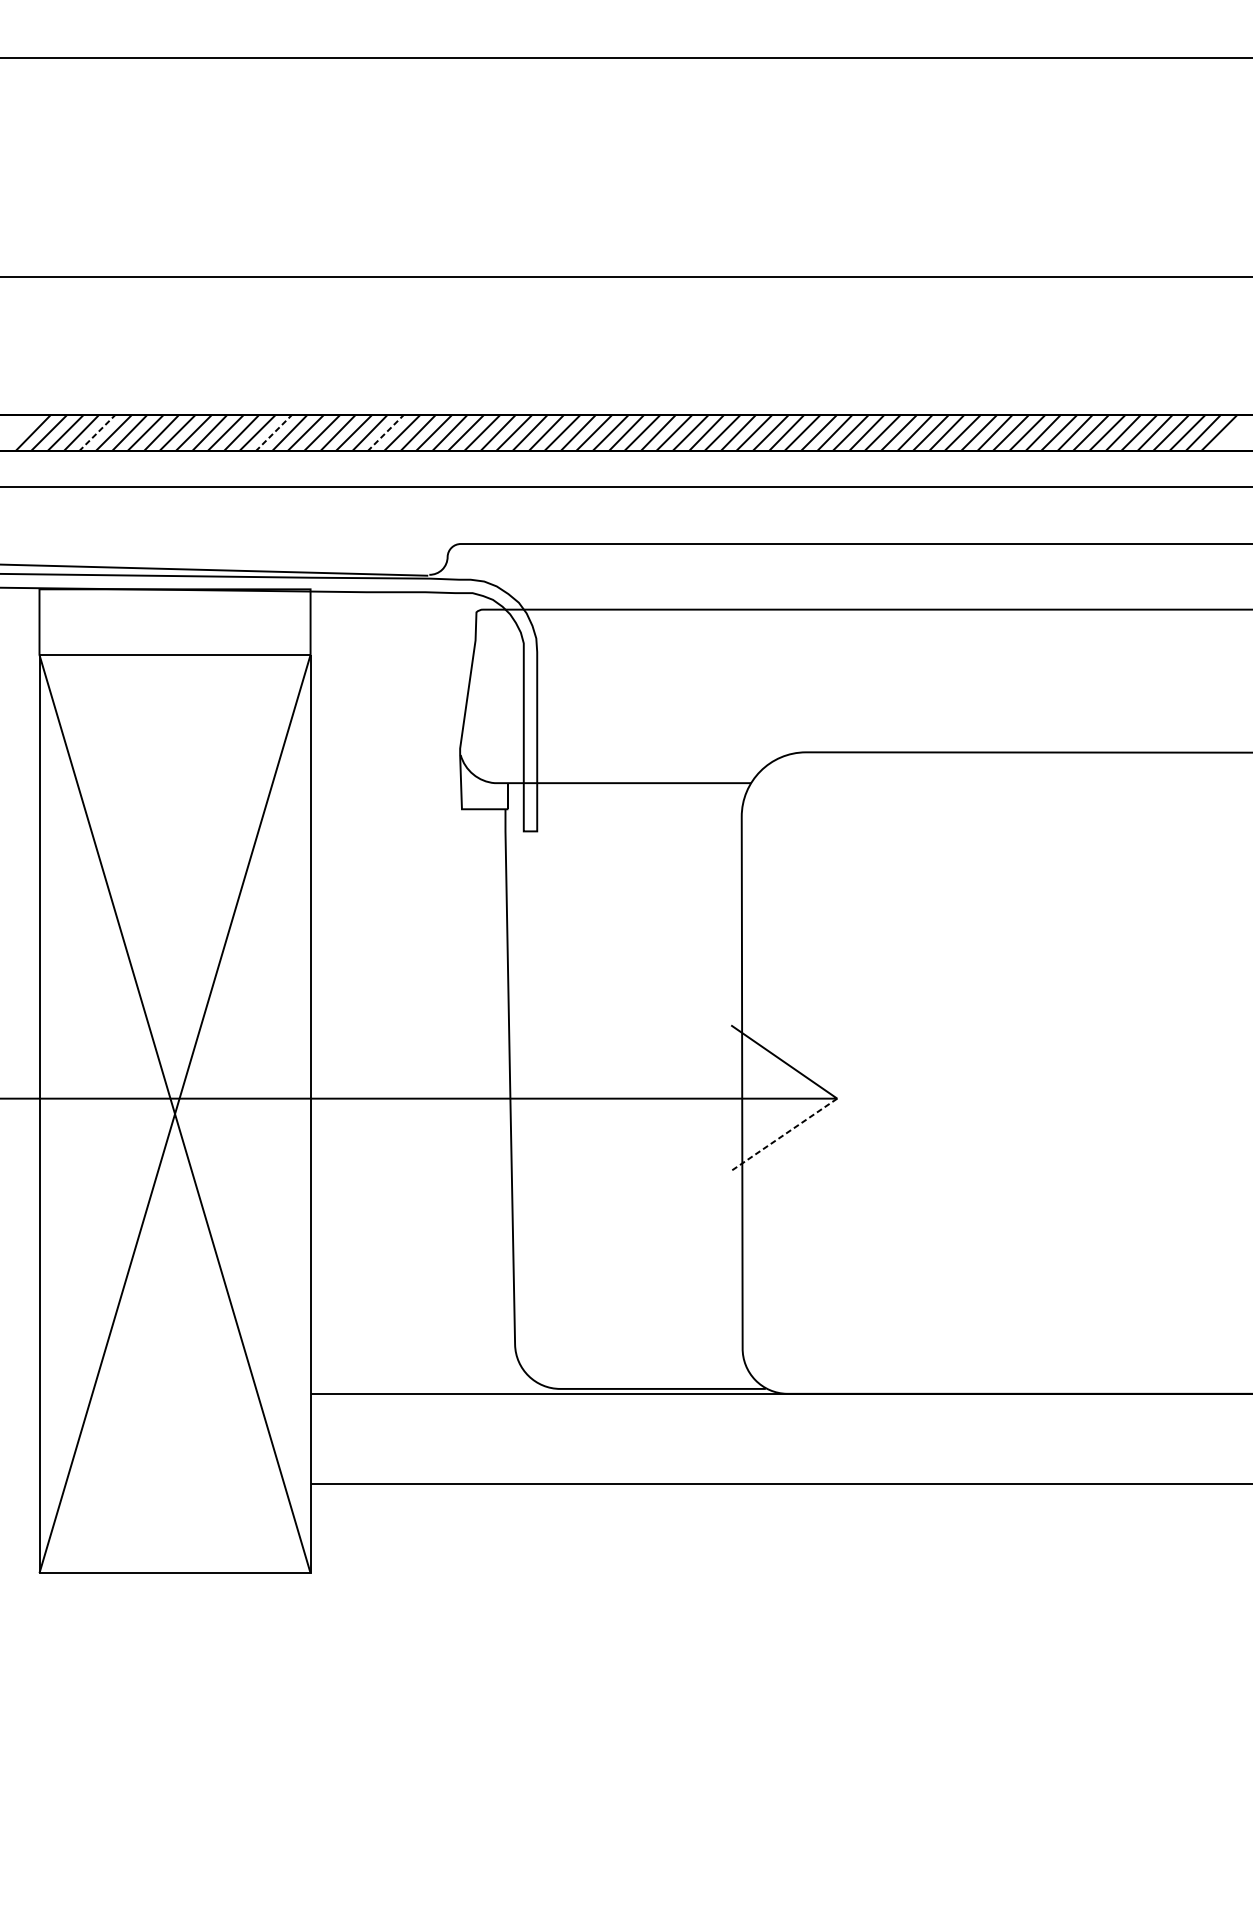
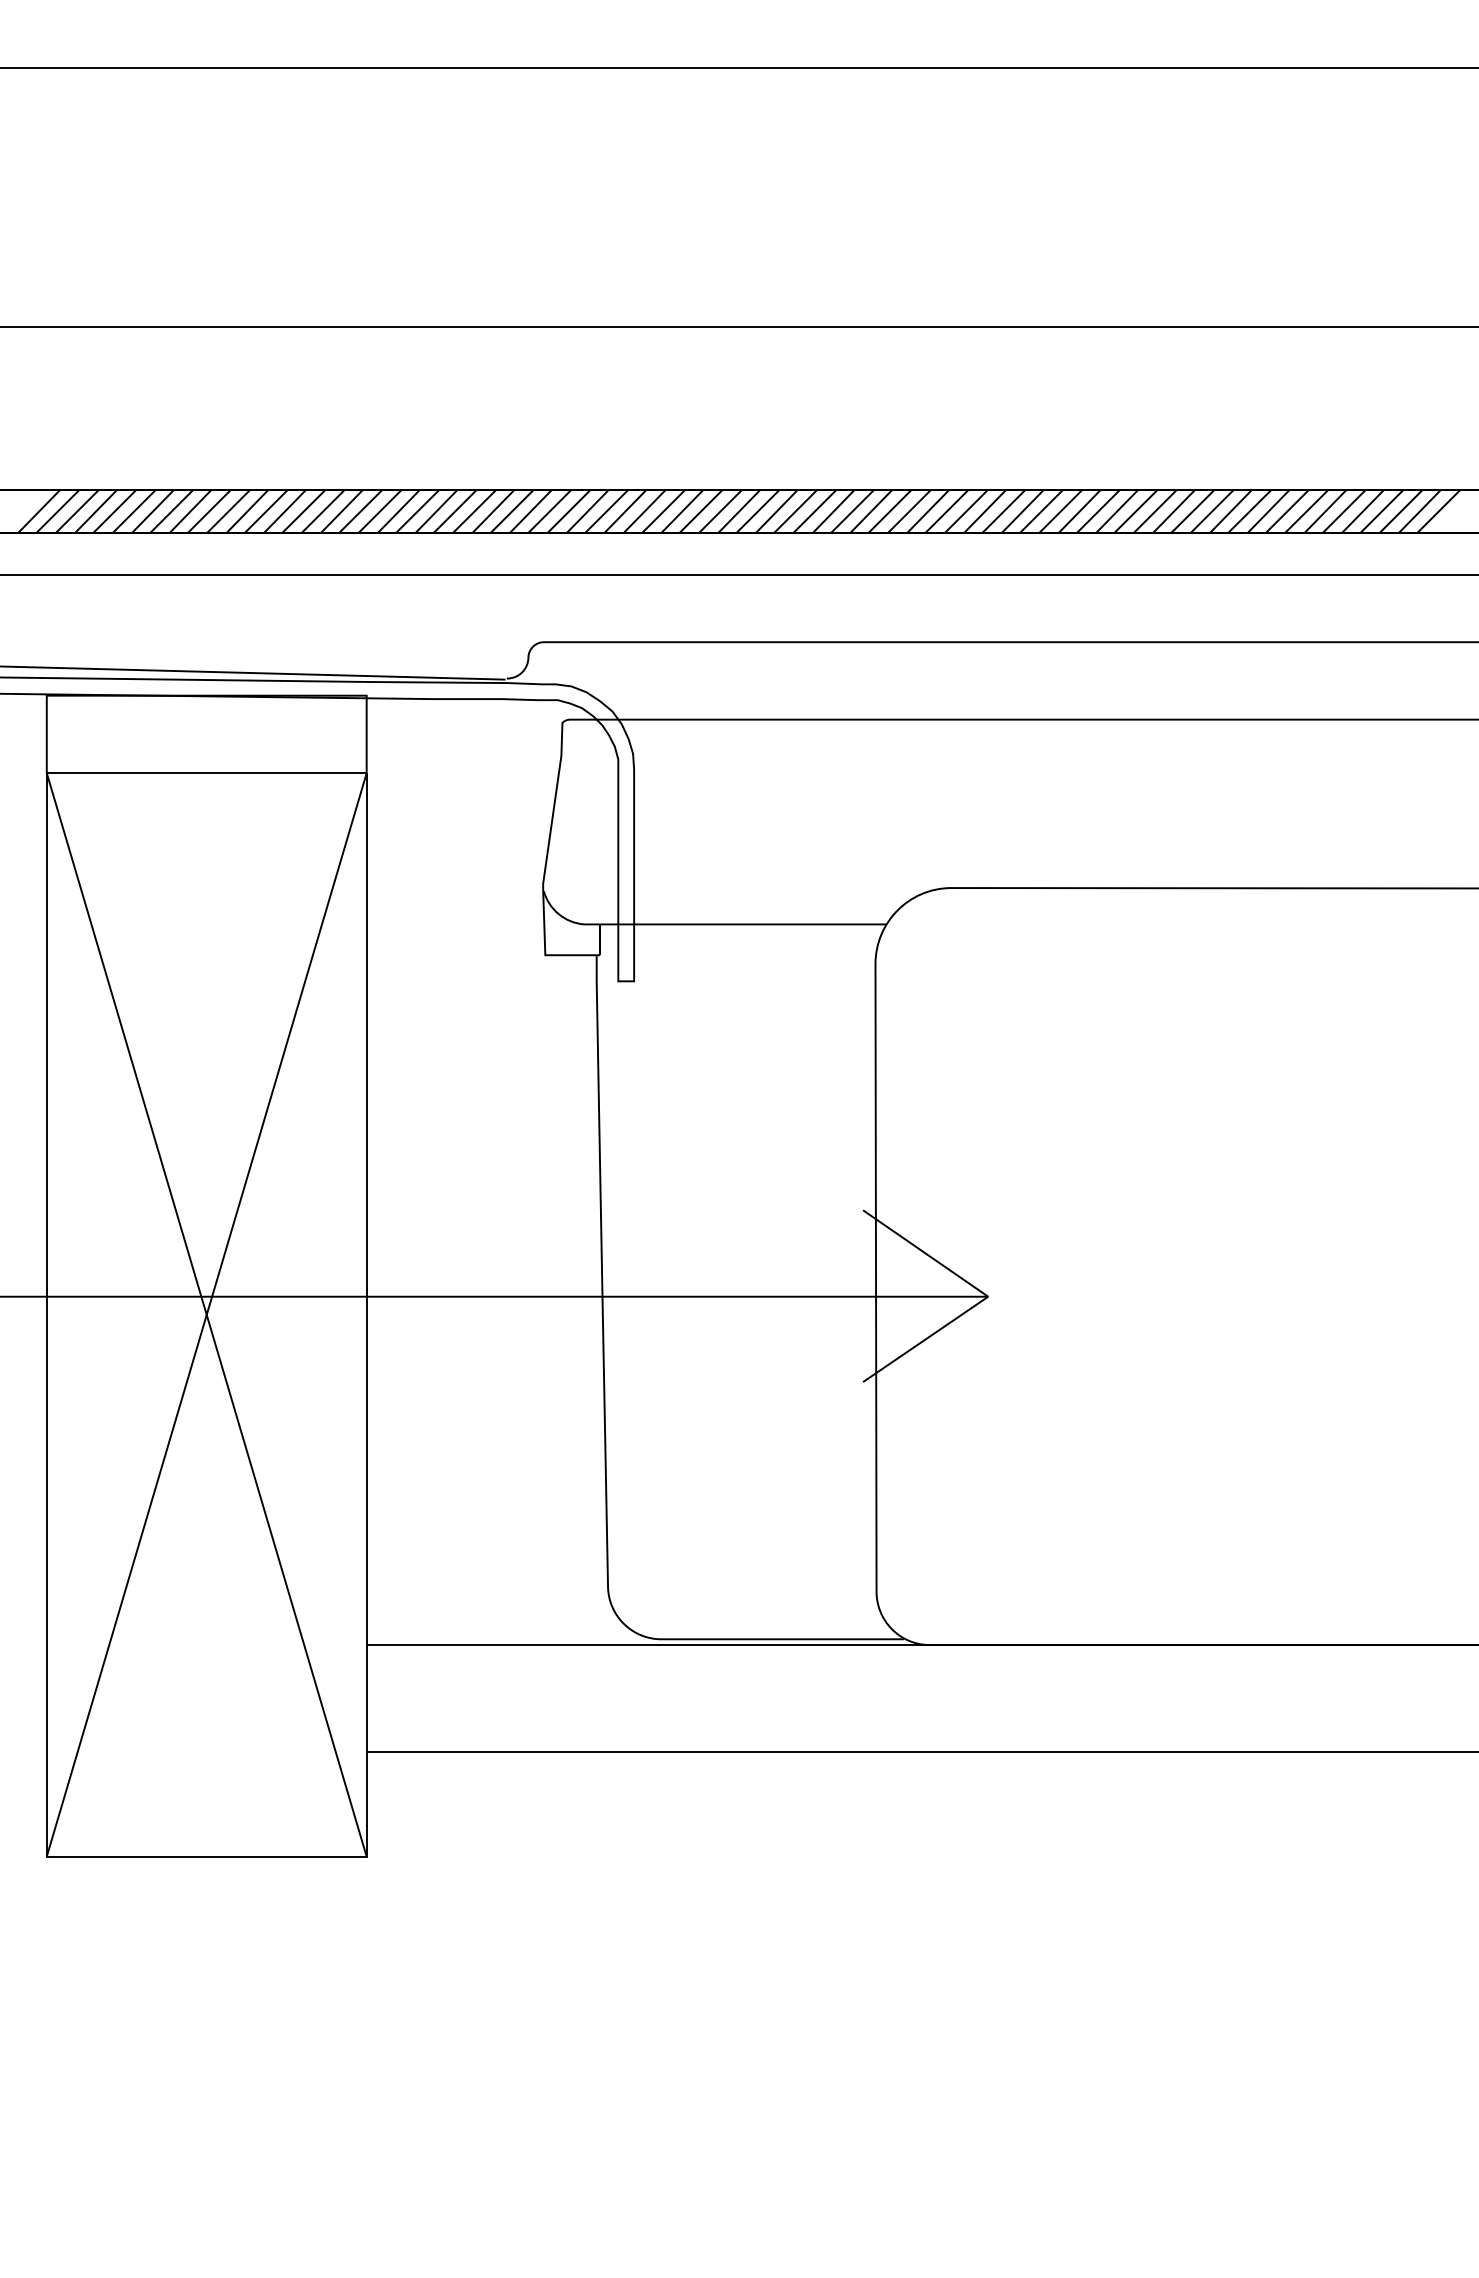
line: (97, 433) -> (115, 511), dashed -> solid
line: (273, 433) -> (323, 511), dashed -> solid
line: (385, 433) -> (455, 511), dashed -> solid
line: (784, 1134) -> (925, 1339), dashed -> solid

